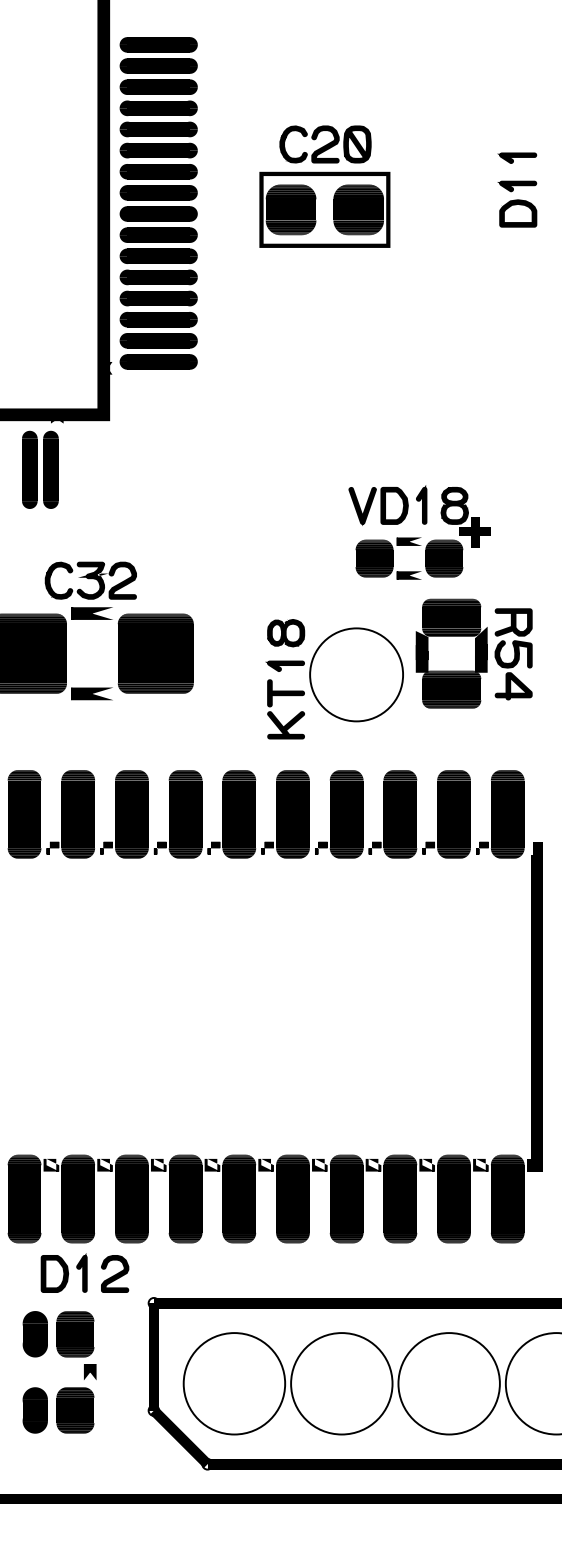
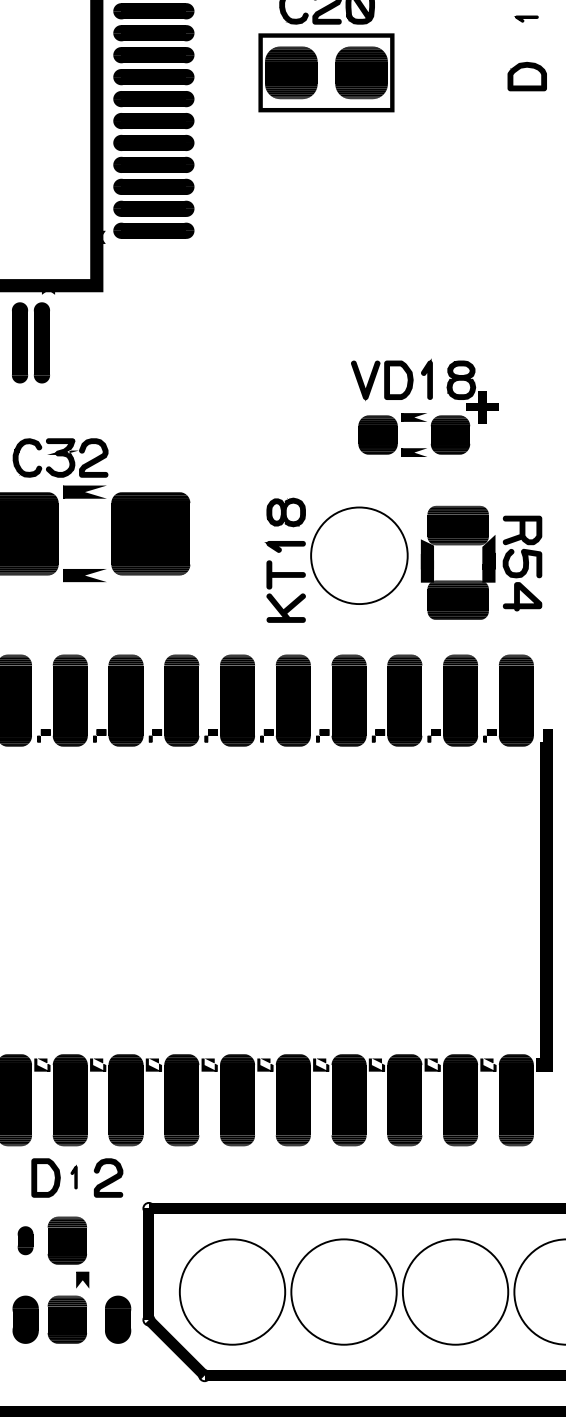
part: (517, 157) -> (526, 18), size x0.6
part: (517, 186) -> (526, 48), removed
part: (90, 580) -> (60, 457), moved
part: (473, 653) -> (480, 562), moved
part: (81, 1272) -> (73, 1176), size x0.6
part: (34, 1334) -> (24, 1240), size x0.6
part: (123, 1410) -> (117, 1319), added

